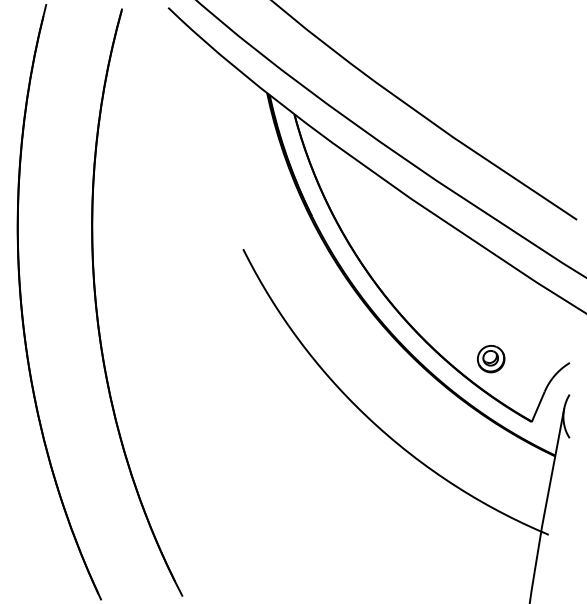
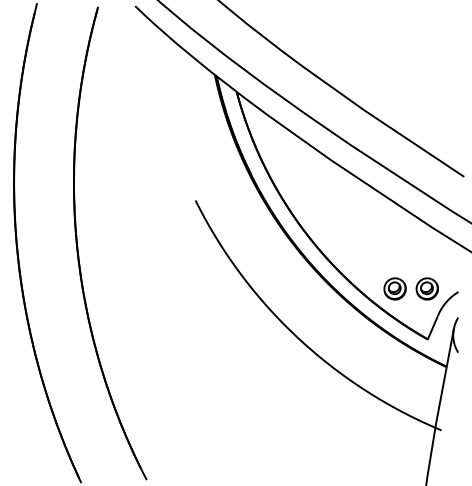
part: (531, 359) -> (427, 289), added

